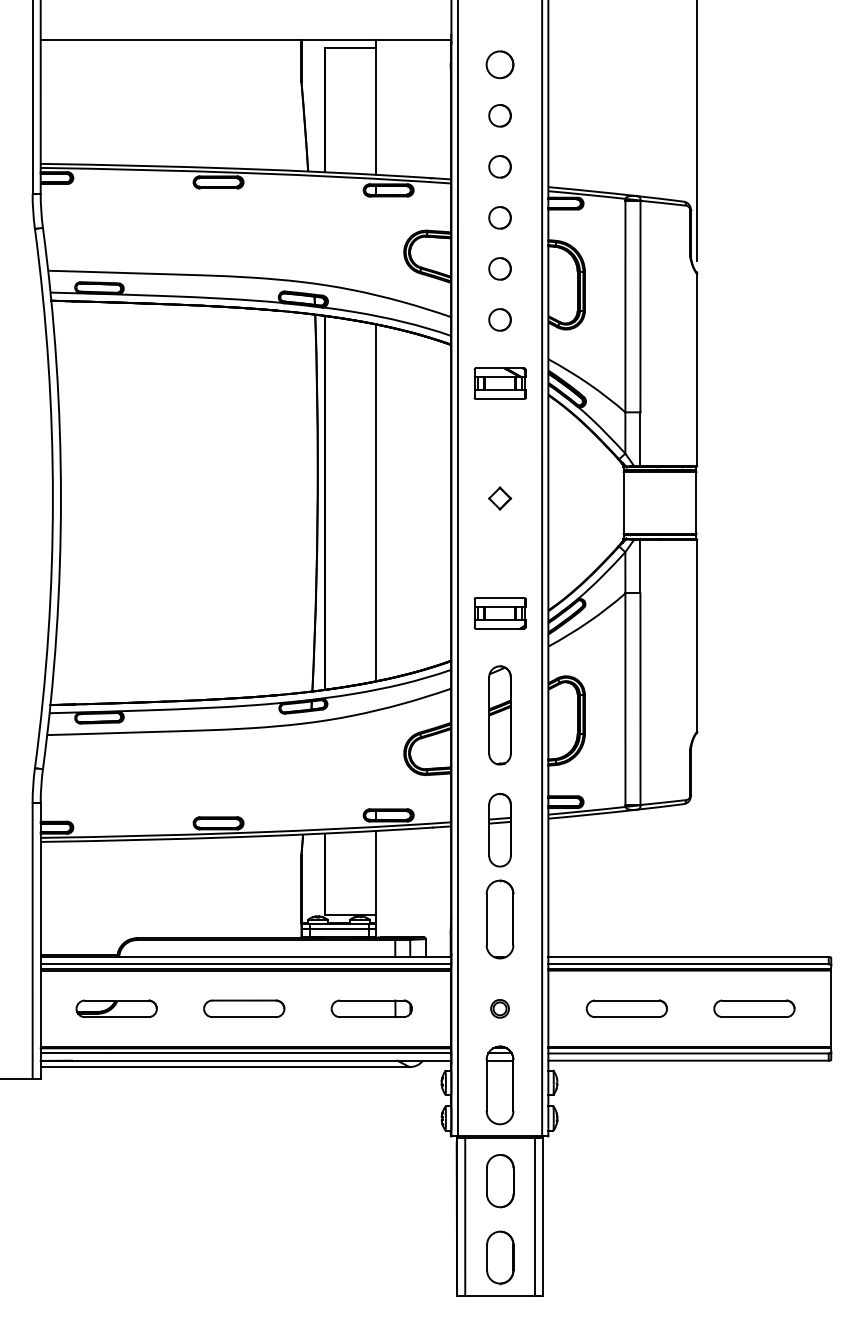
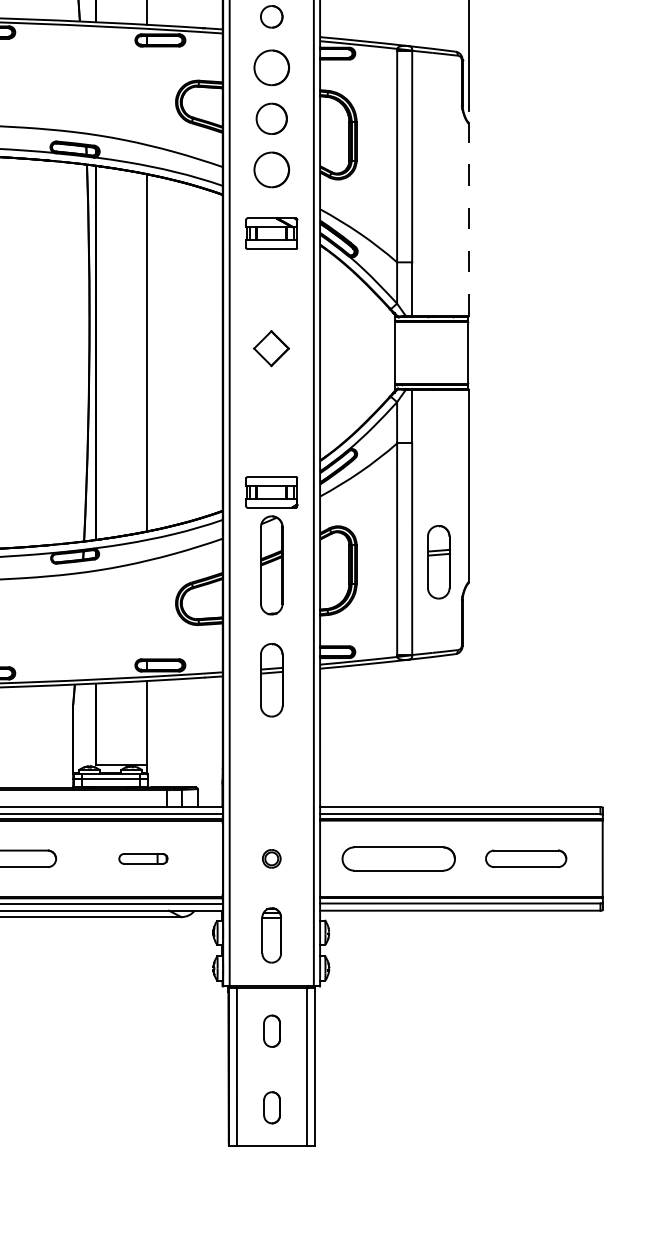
part: (499, 217) -> (271, 67), size x1.6
part: (499, 268) -> (271, 118), size x1.4
part: (499, 319) -> (271, 169), size x1.6
line: (697, 369) -> (469, 219), solid -> dashed
part: (500, 498) -> (272, 348), size x1.6
part: (499, 613) -> (271, 492), moved
part: (666, 712) -> (438, 562), added
part: (499, 919) -> (271, 769), removed
part: (371, 1008) -> (143, 858), size x0.6
part: (626, 1008) -> (398, 858), size x1.4
part: (499, 1085) -> (271, 935), size x0.7
part: (500, 1181) -> (272, 1031), size x0.6
part: (500, 1257) -> (272, 1107), size x0.6

